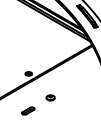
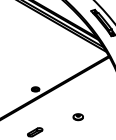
part: (50, 97) -> (78, 116), moved

